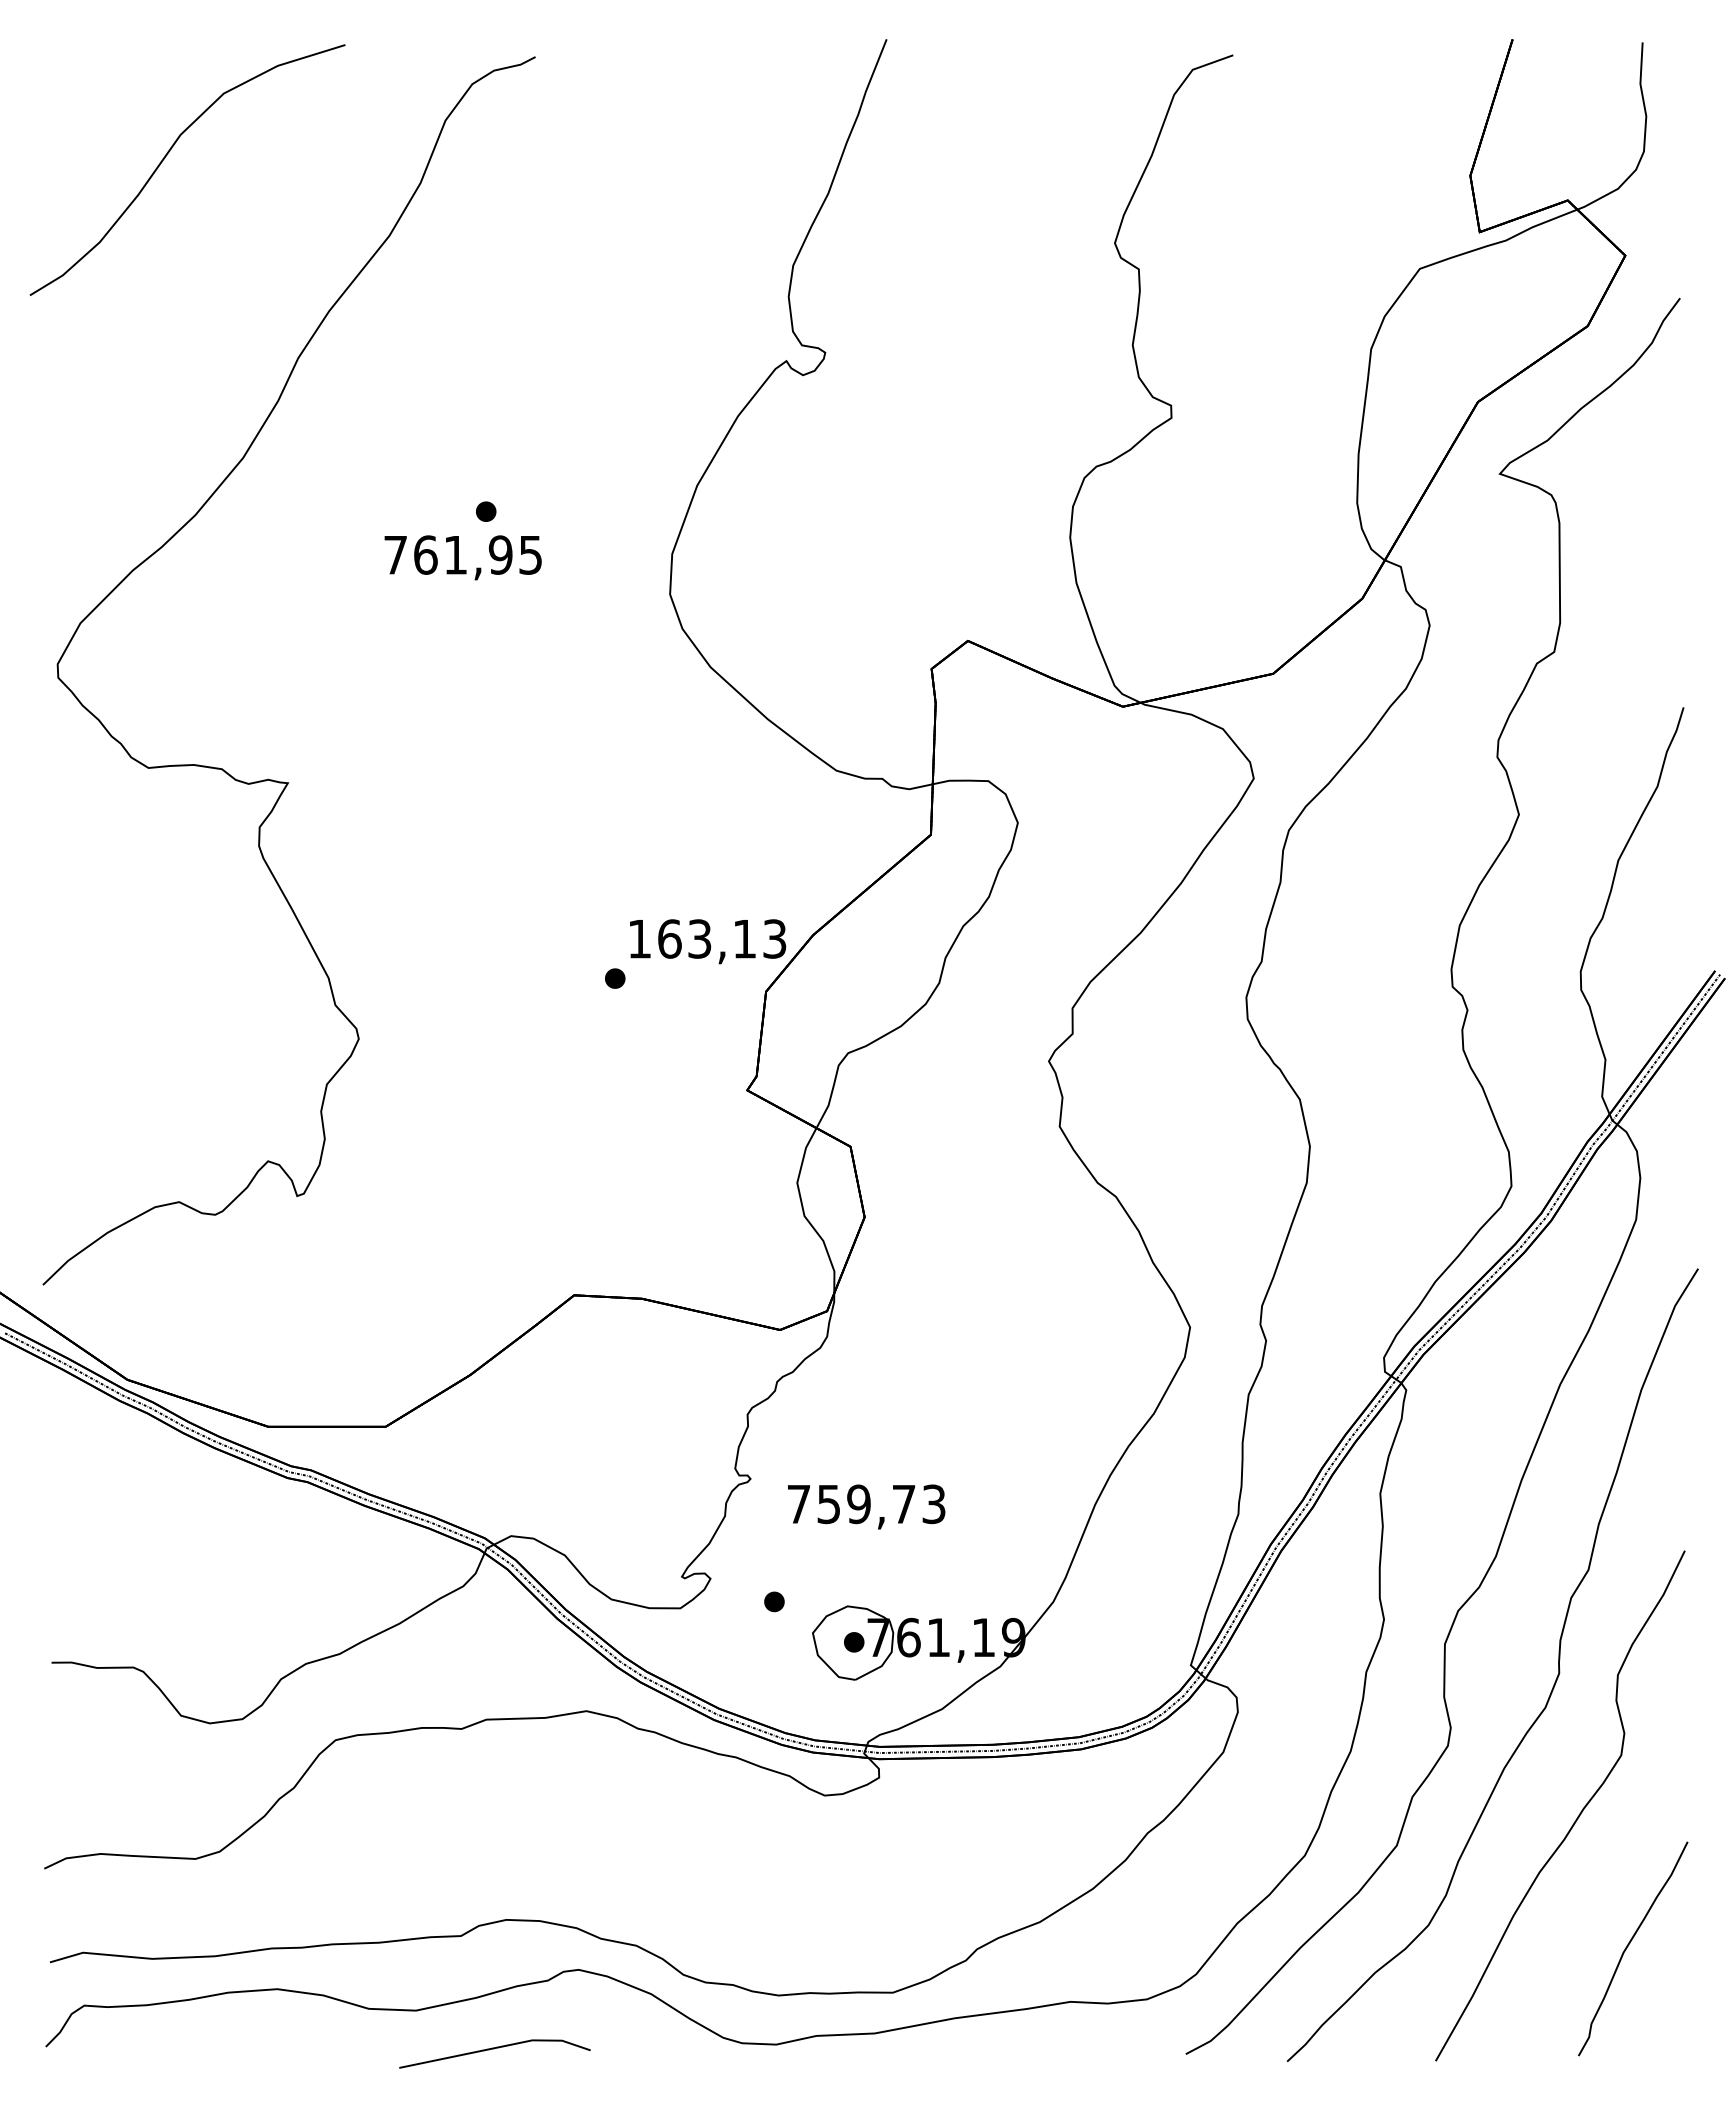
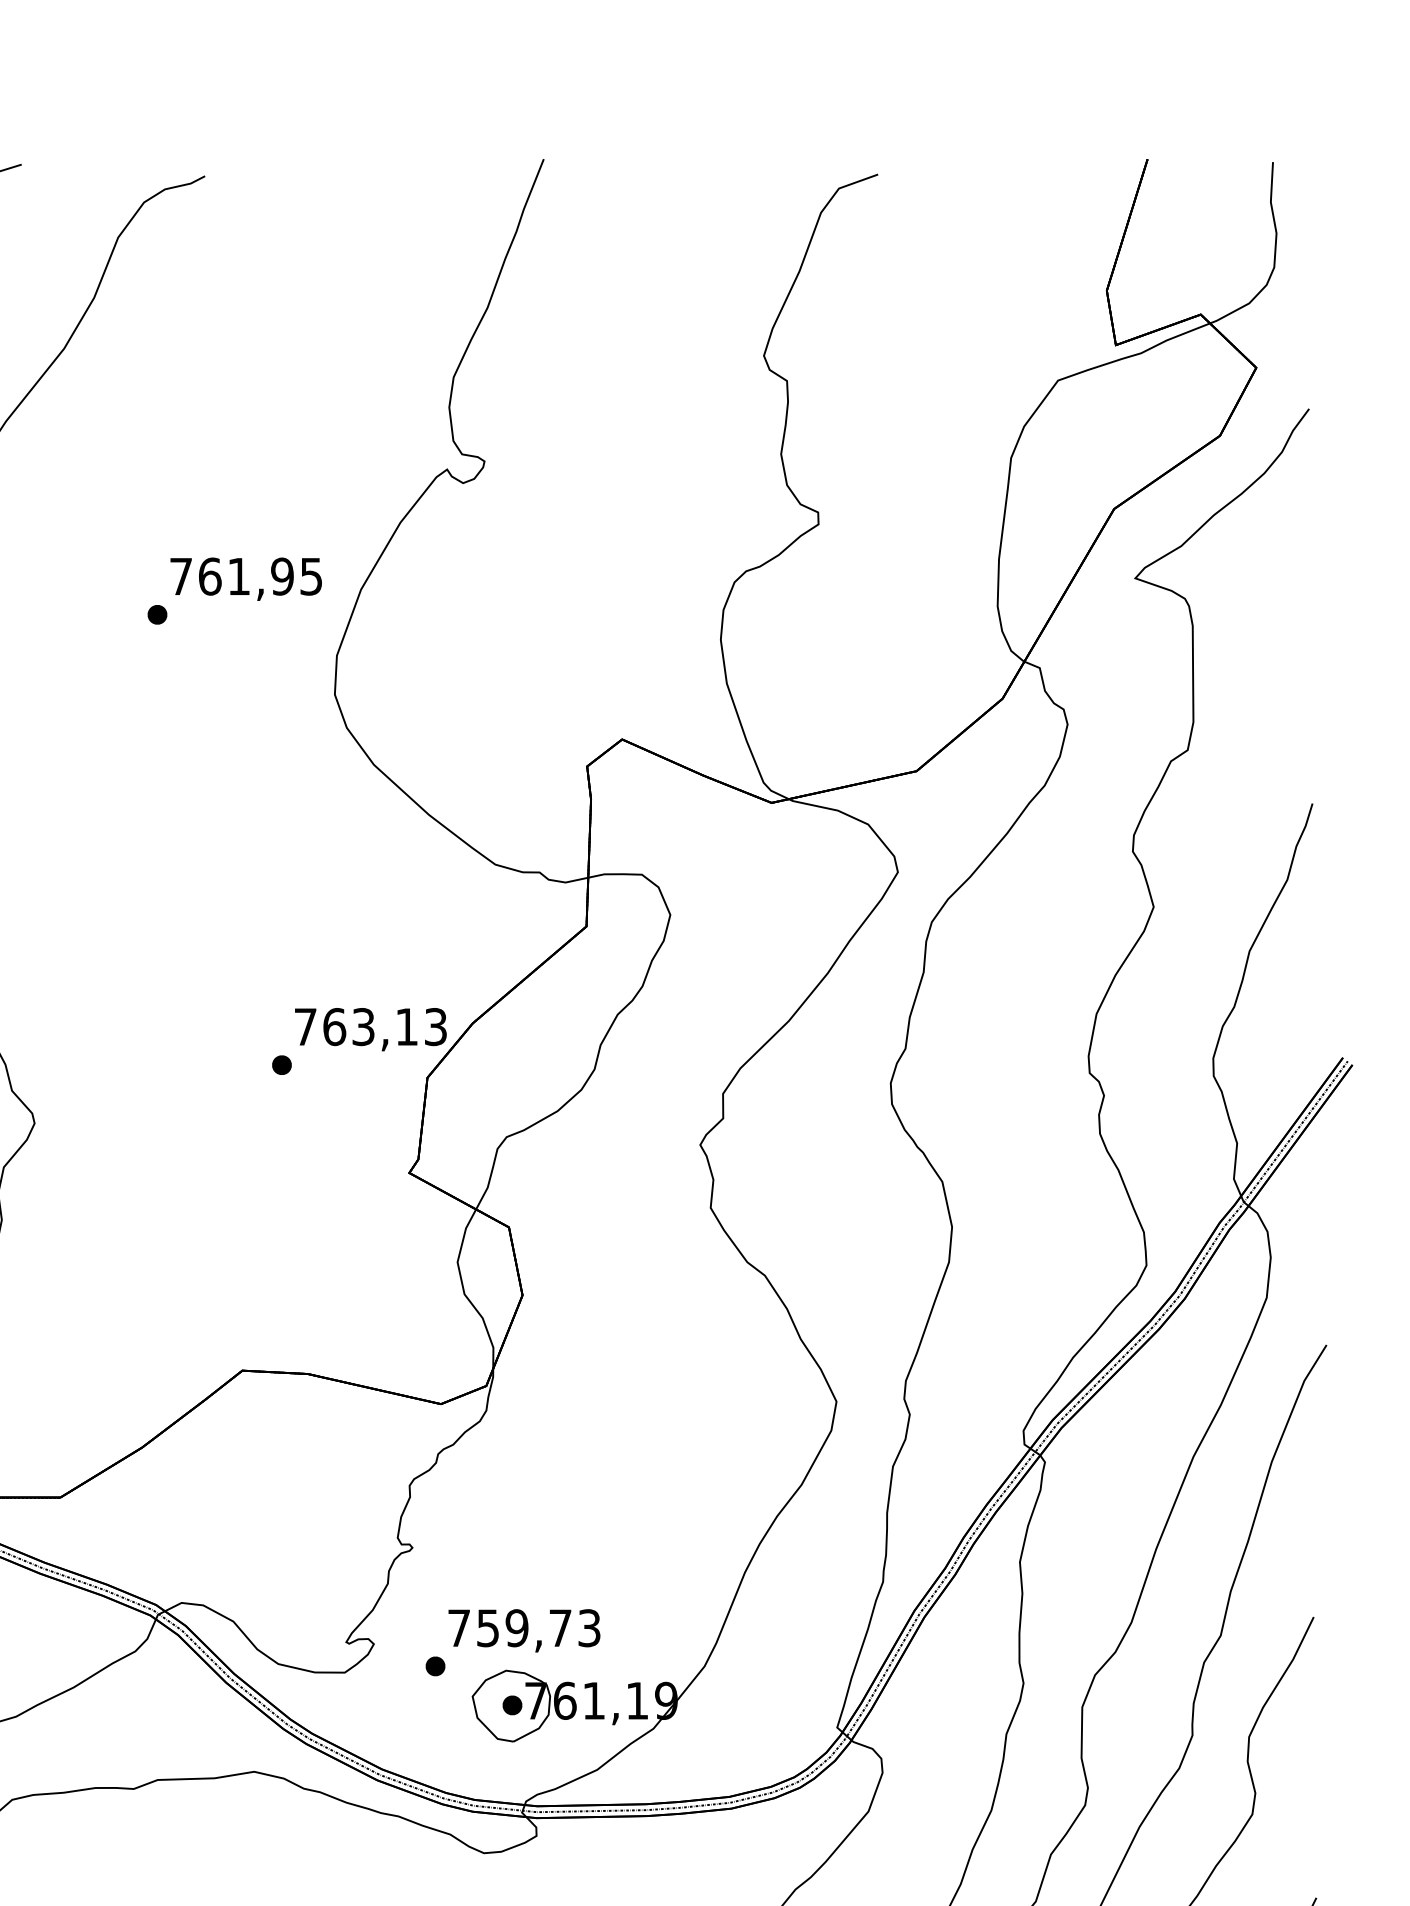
text: (462, 557) -> (245, 578), moved
text: (639, 939) -> (305, 1027), 163,13 -> 763,13
text: (866, 1506) -> (524, 1630), moved

